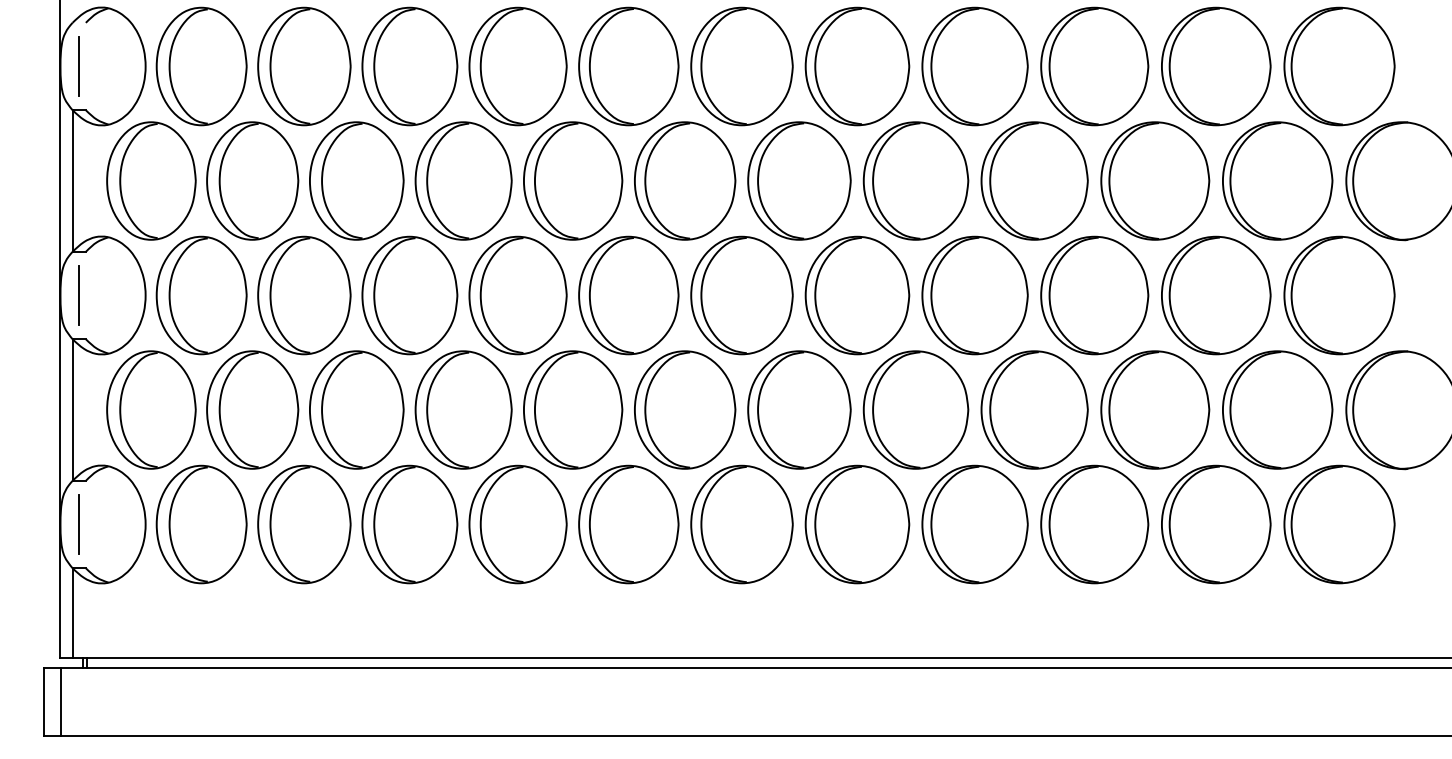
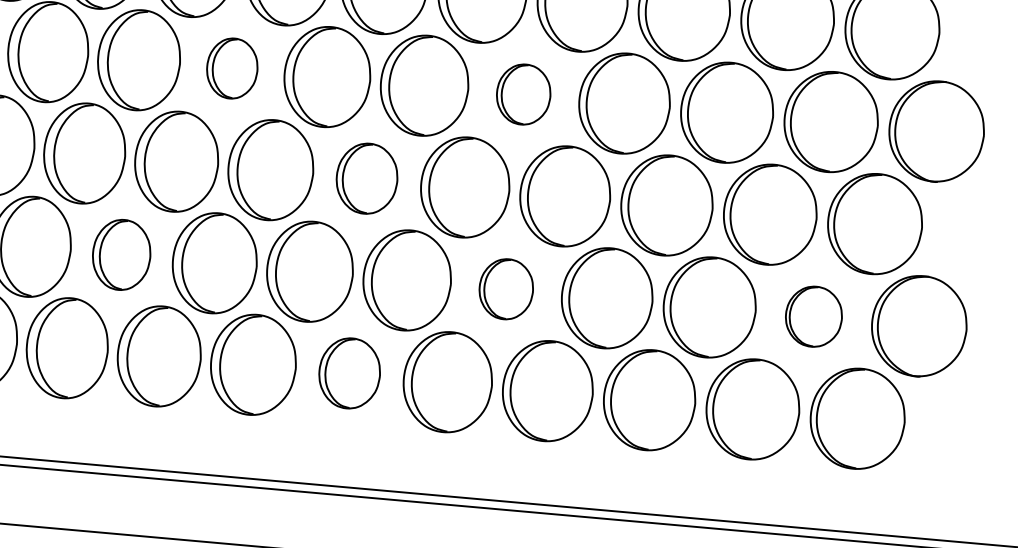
part: (573, 180) -> (232, 68), size x0.6
part: (915, 180) -> (523, 94), size x0.6
part: (741, 295) -> (366, 178), size x0.7
part: (463, 409) -> (121, 254), size x0.7
part: (915, 409) -> (505, 288), size x0.6
part: (1277, 409) -> (813, 316), size x0.6
part: (741, 524) -> (349, 373), size x0.7

